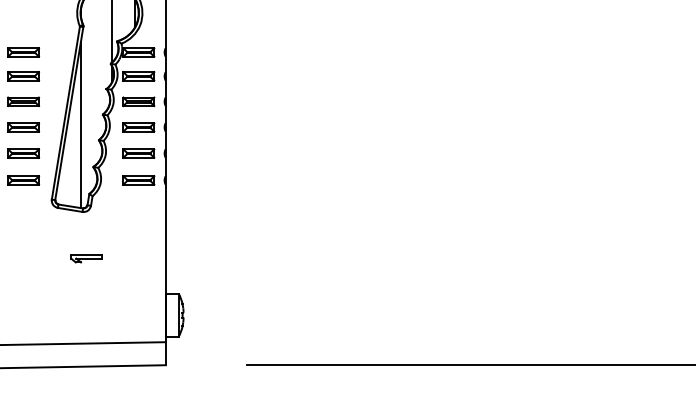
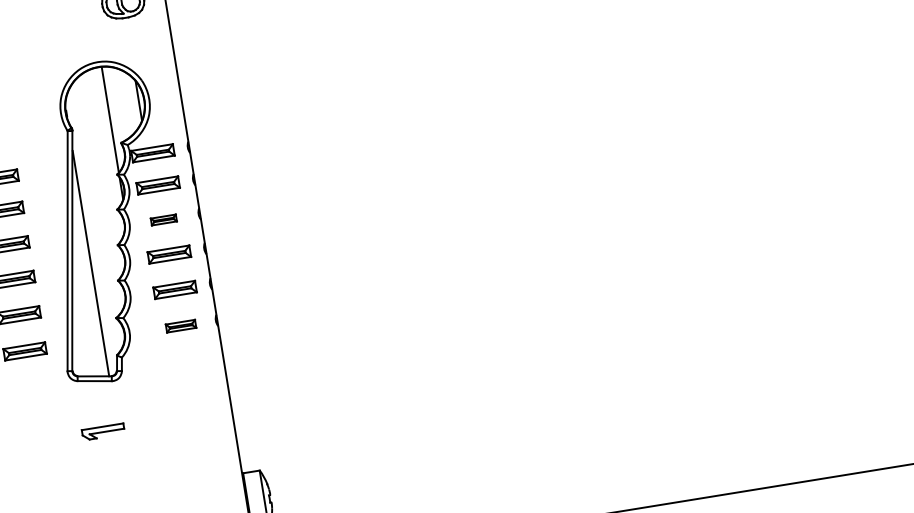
part: (138, 101) -> (163, 219), size x0.6
part: (138, 180) -> (180, 326), size x0.7
part: (86, 258) -> (103, 431), moved

